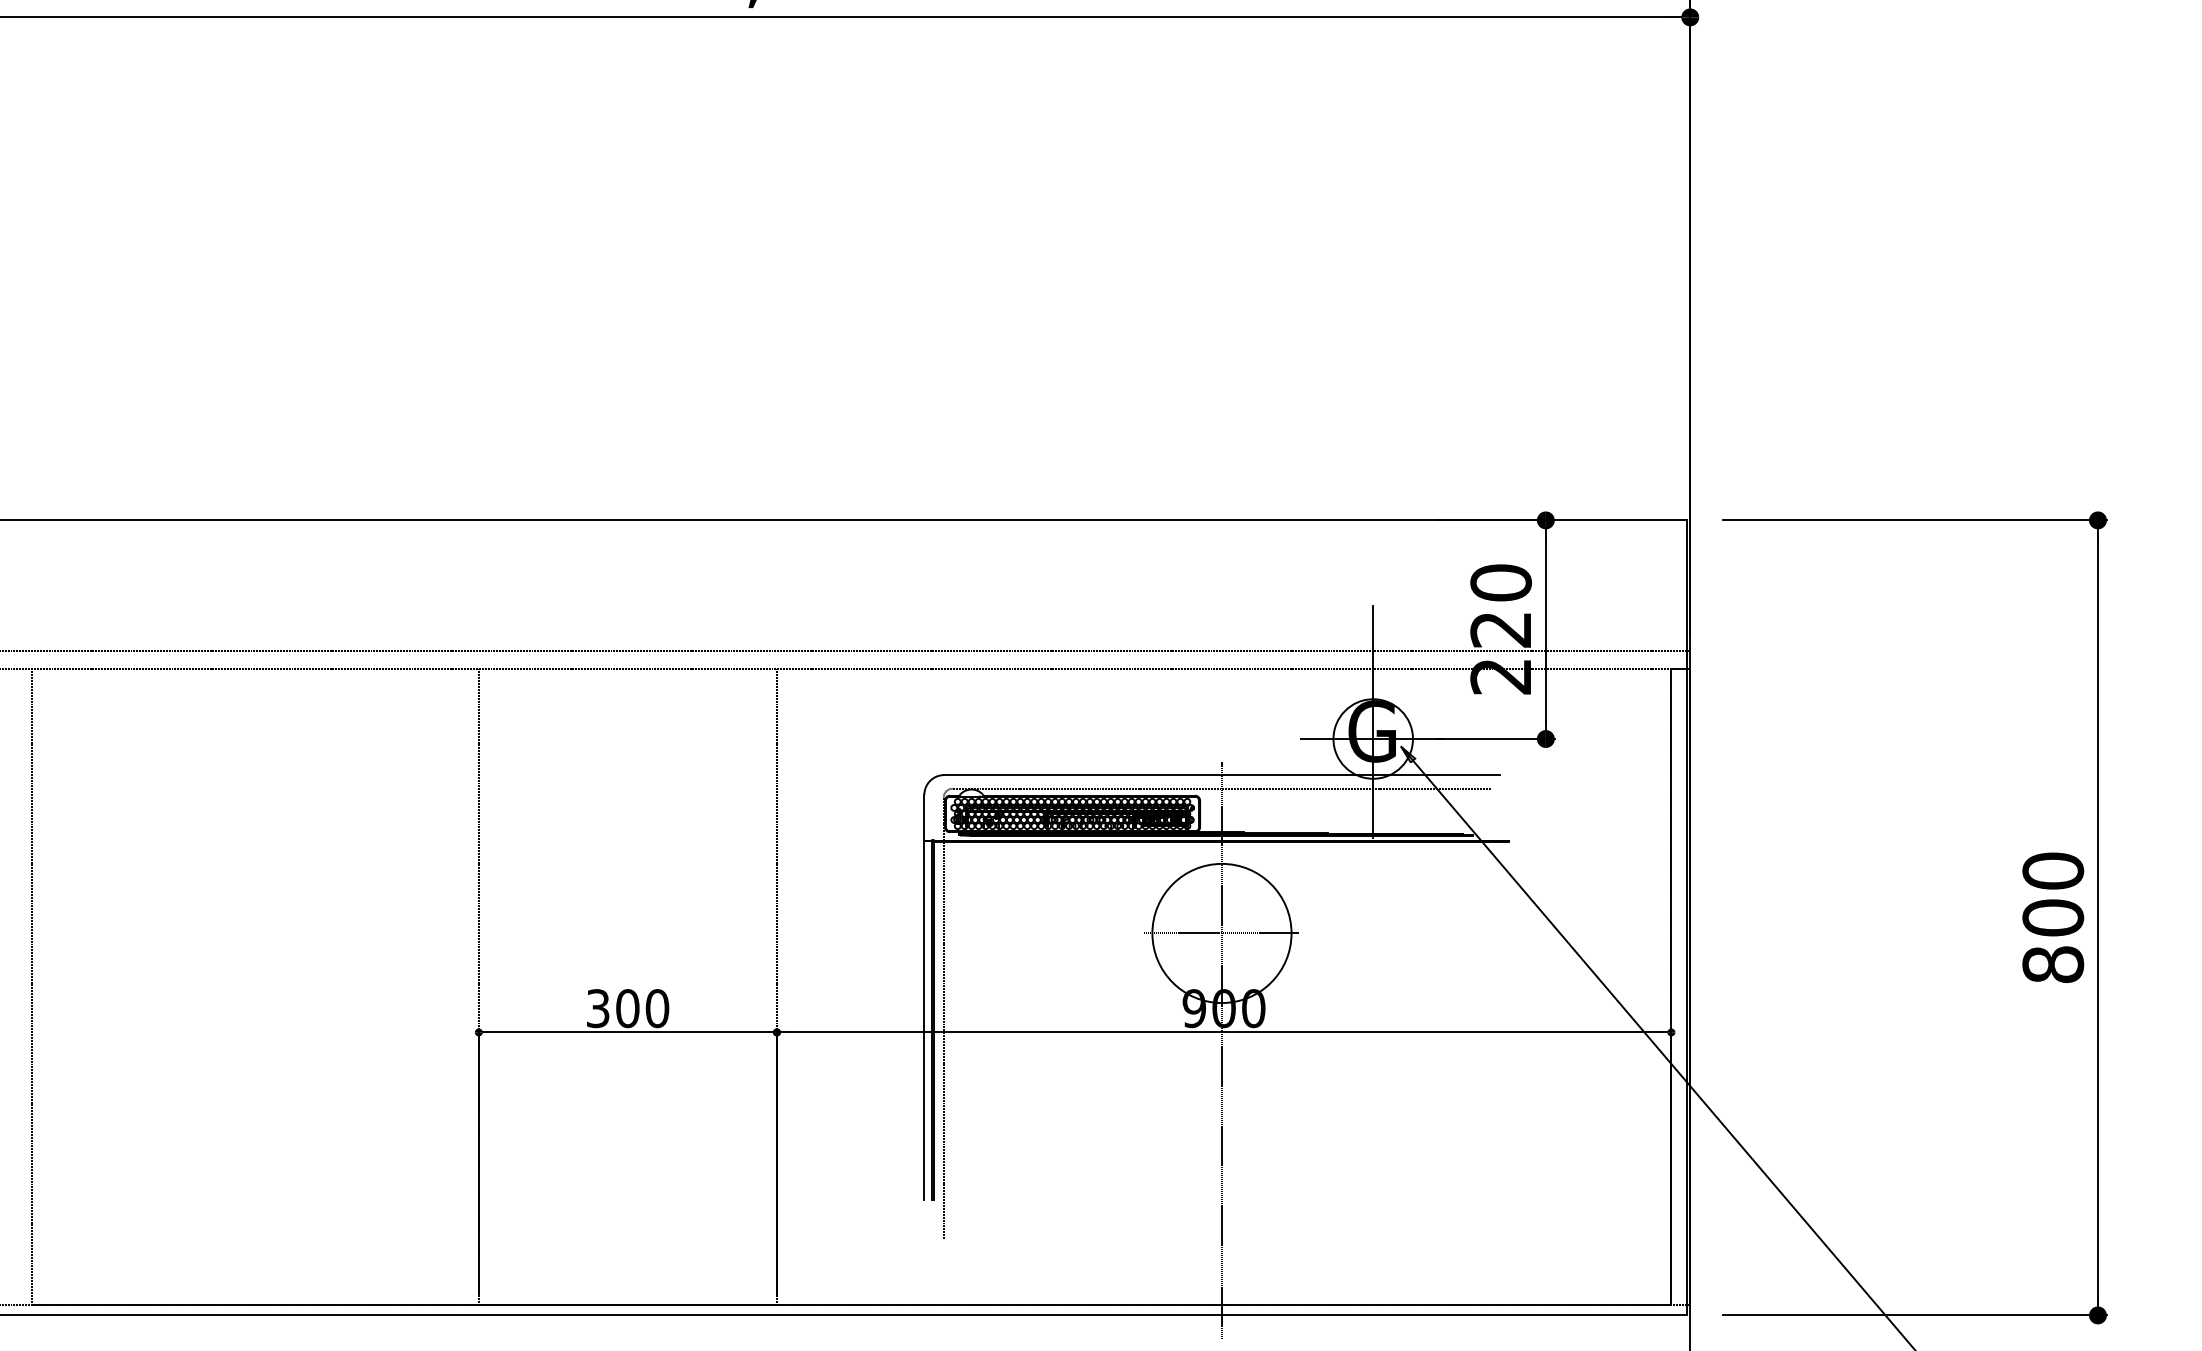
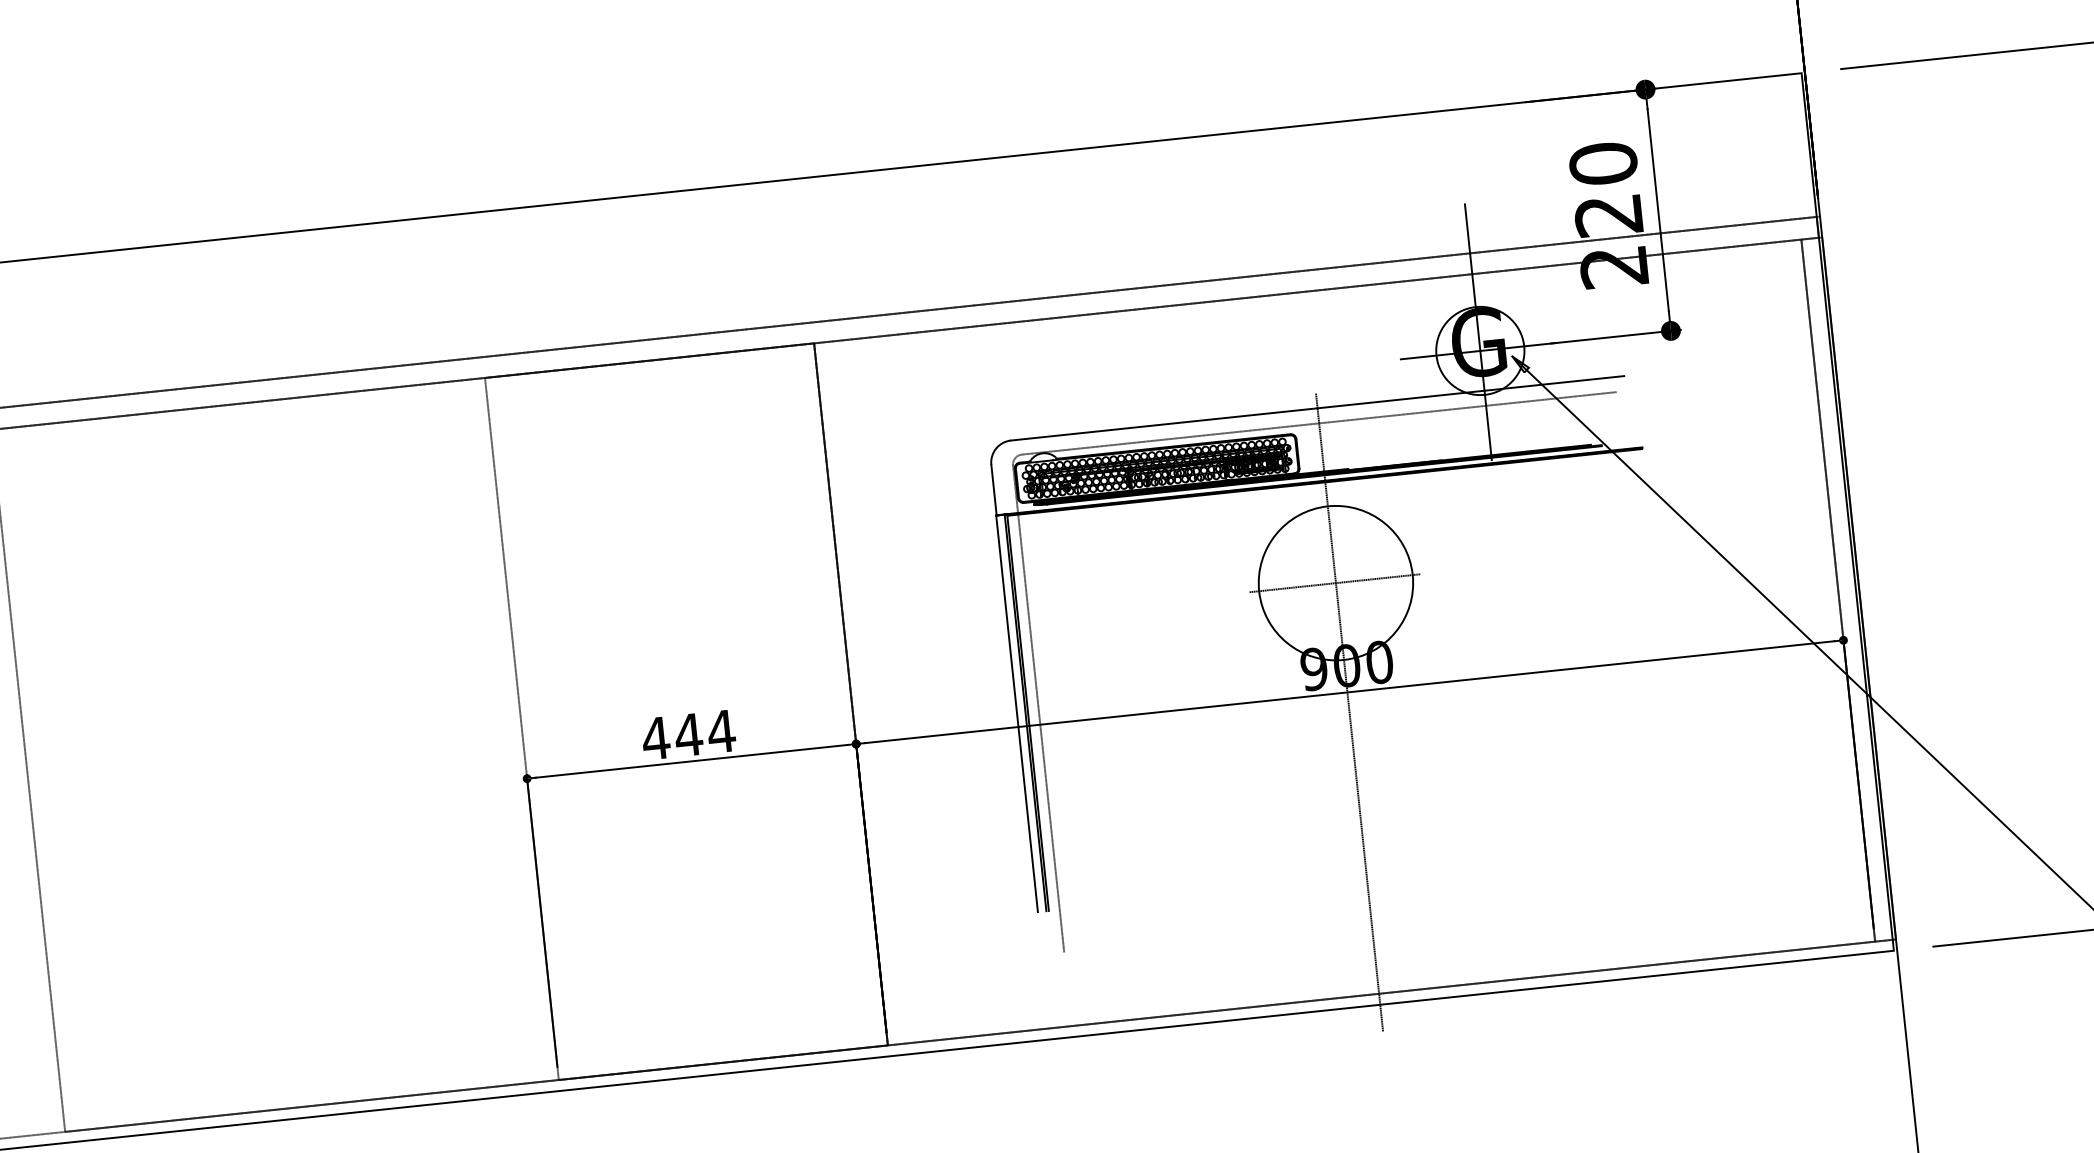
text: (627, 1008) -> (688, 734), 300 -> 444

